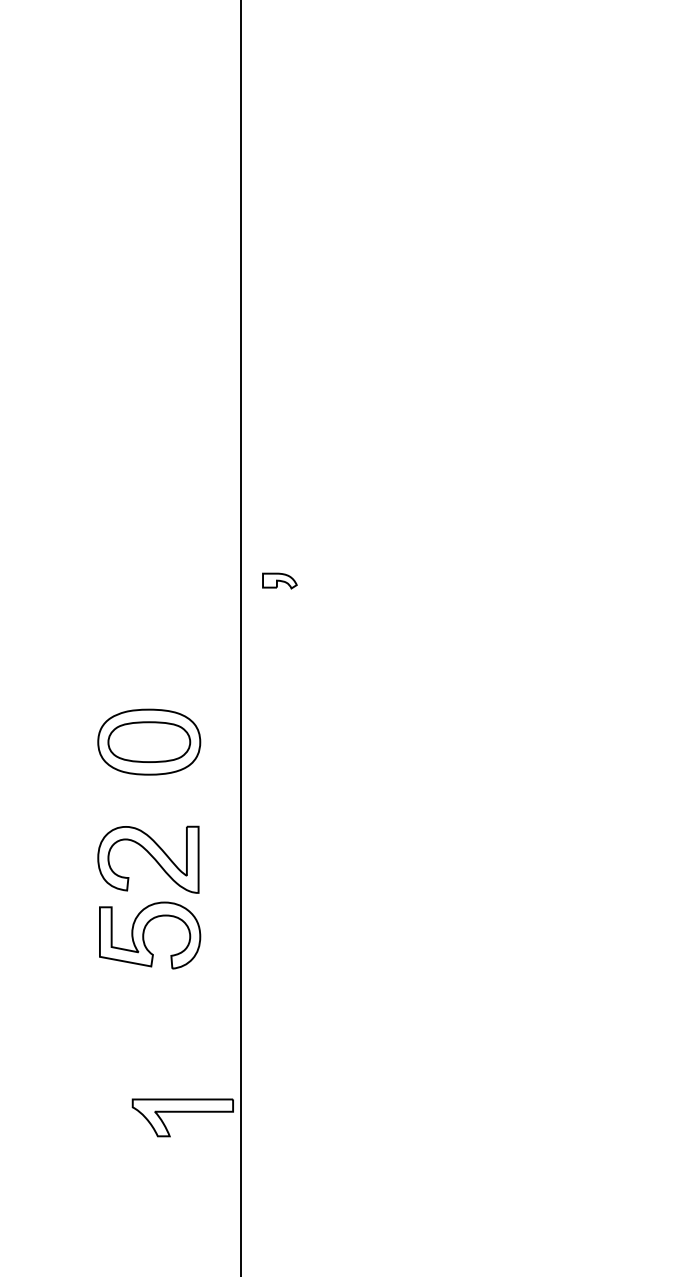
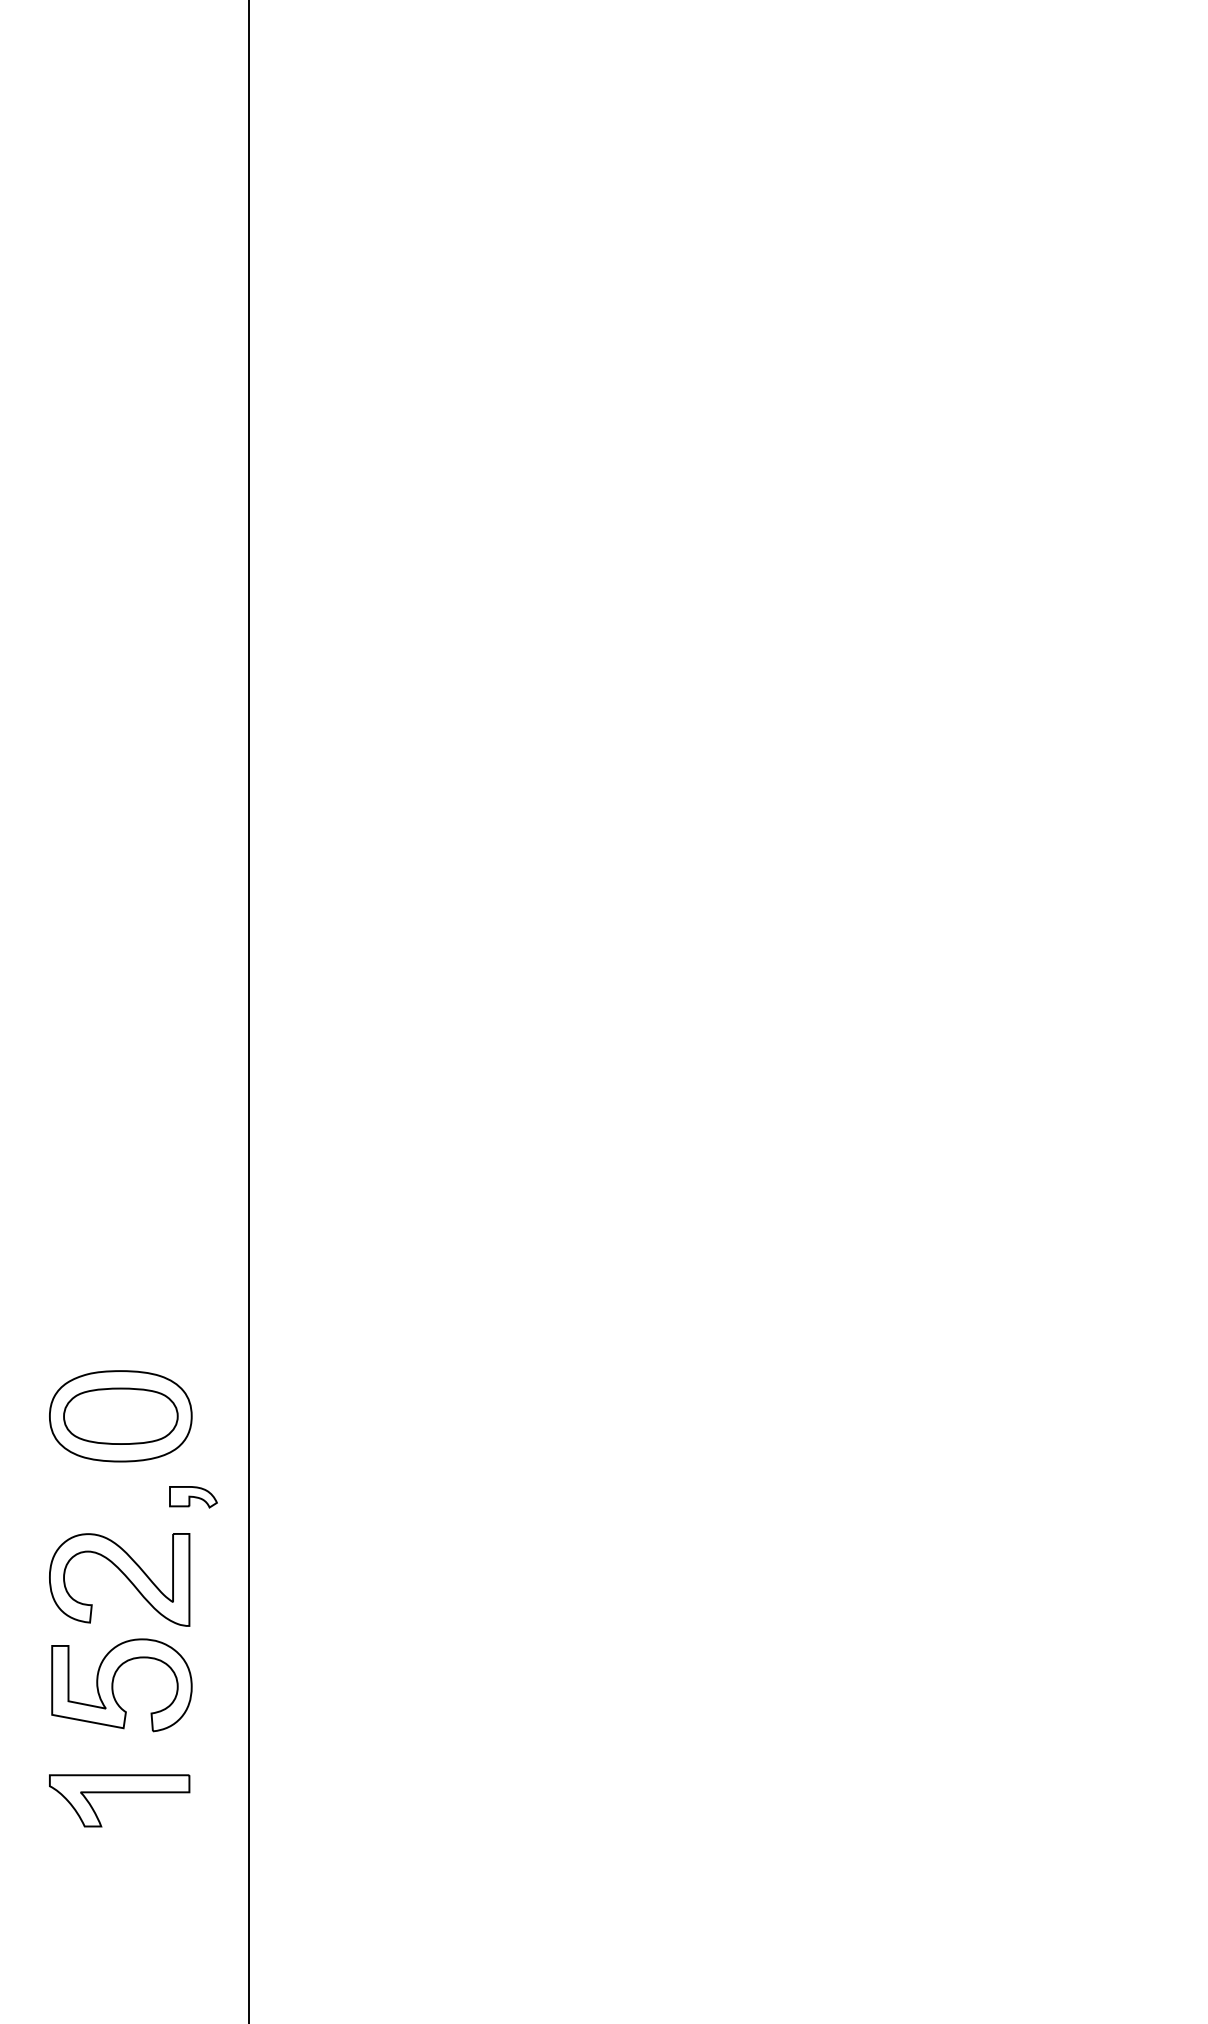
part: (279, 581) -> (193, 1497), moved
part: (182, 1112) -> (119, 1793), moved

